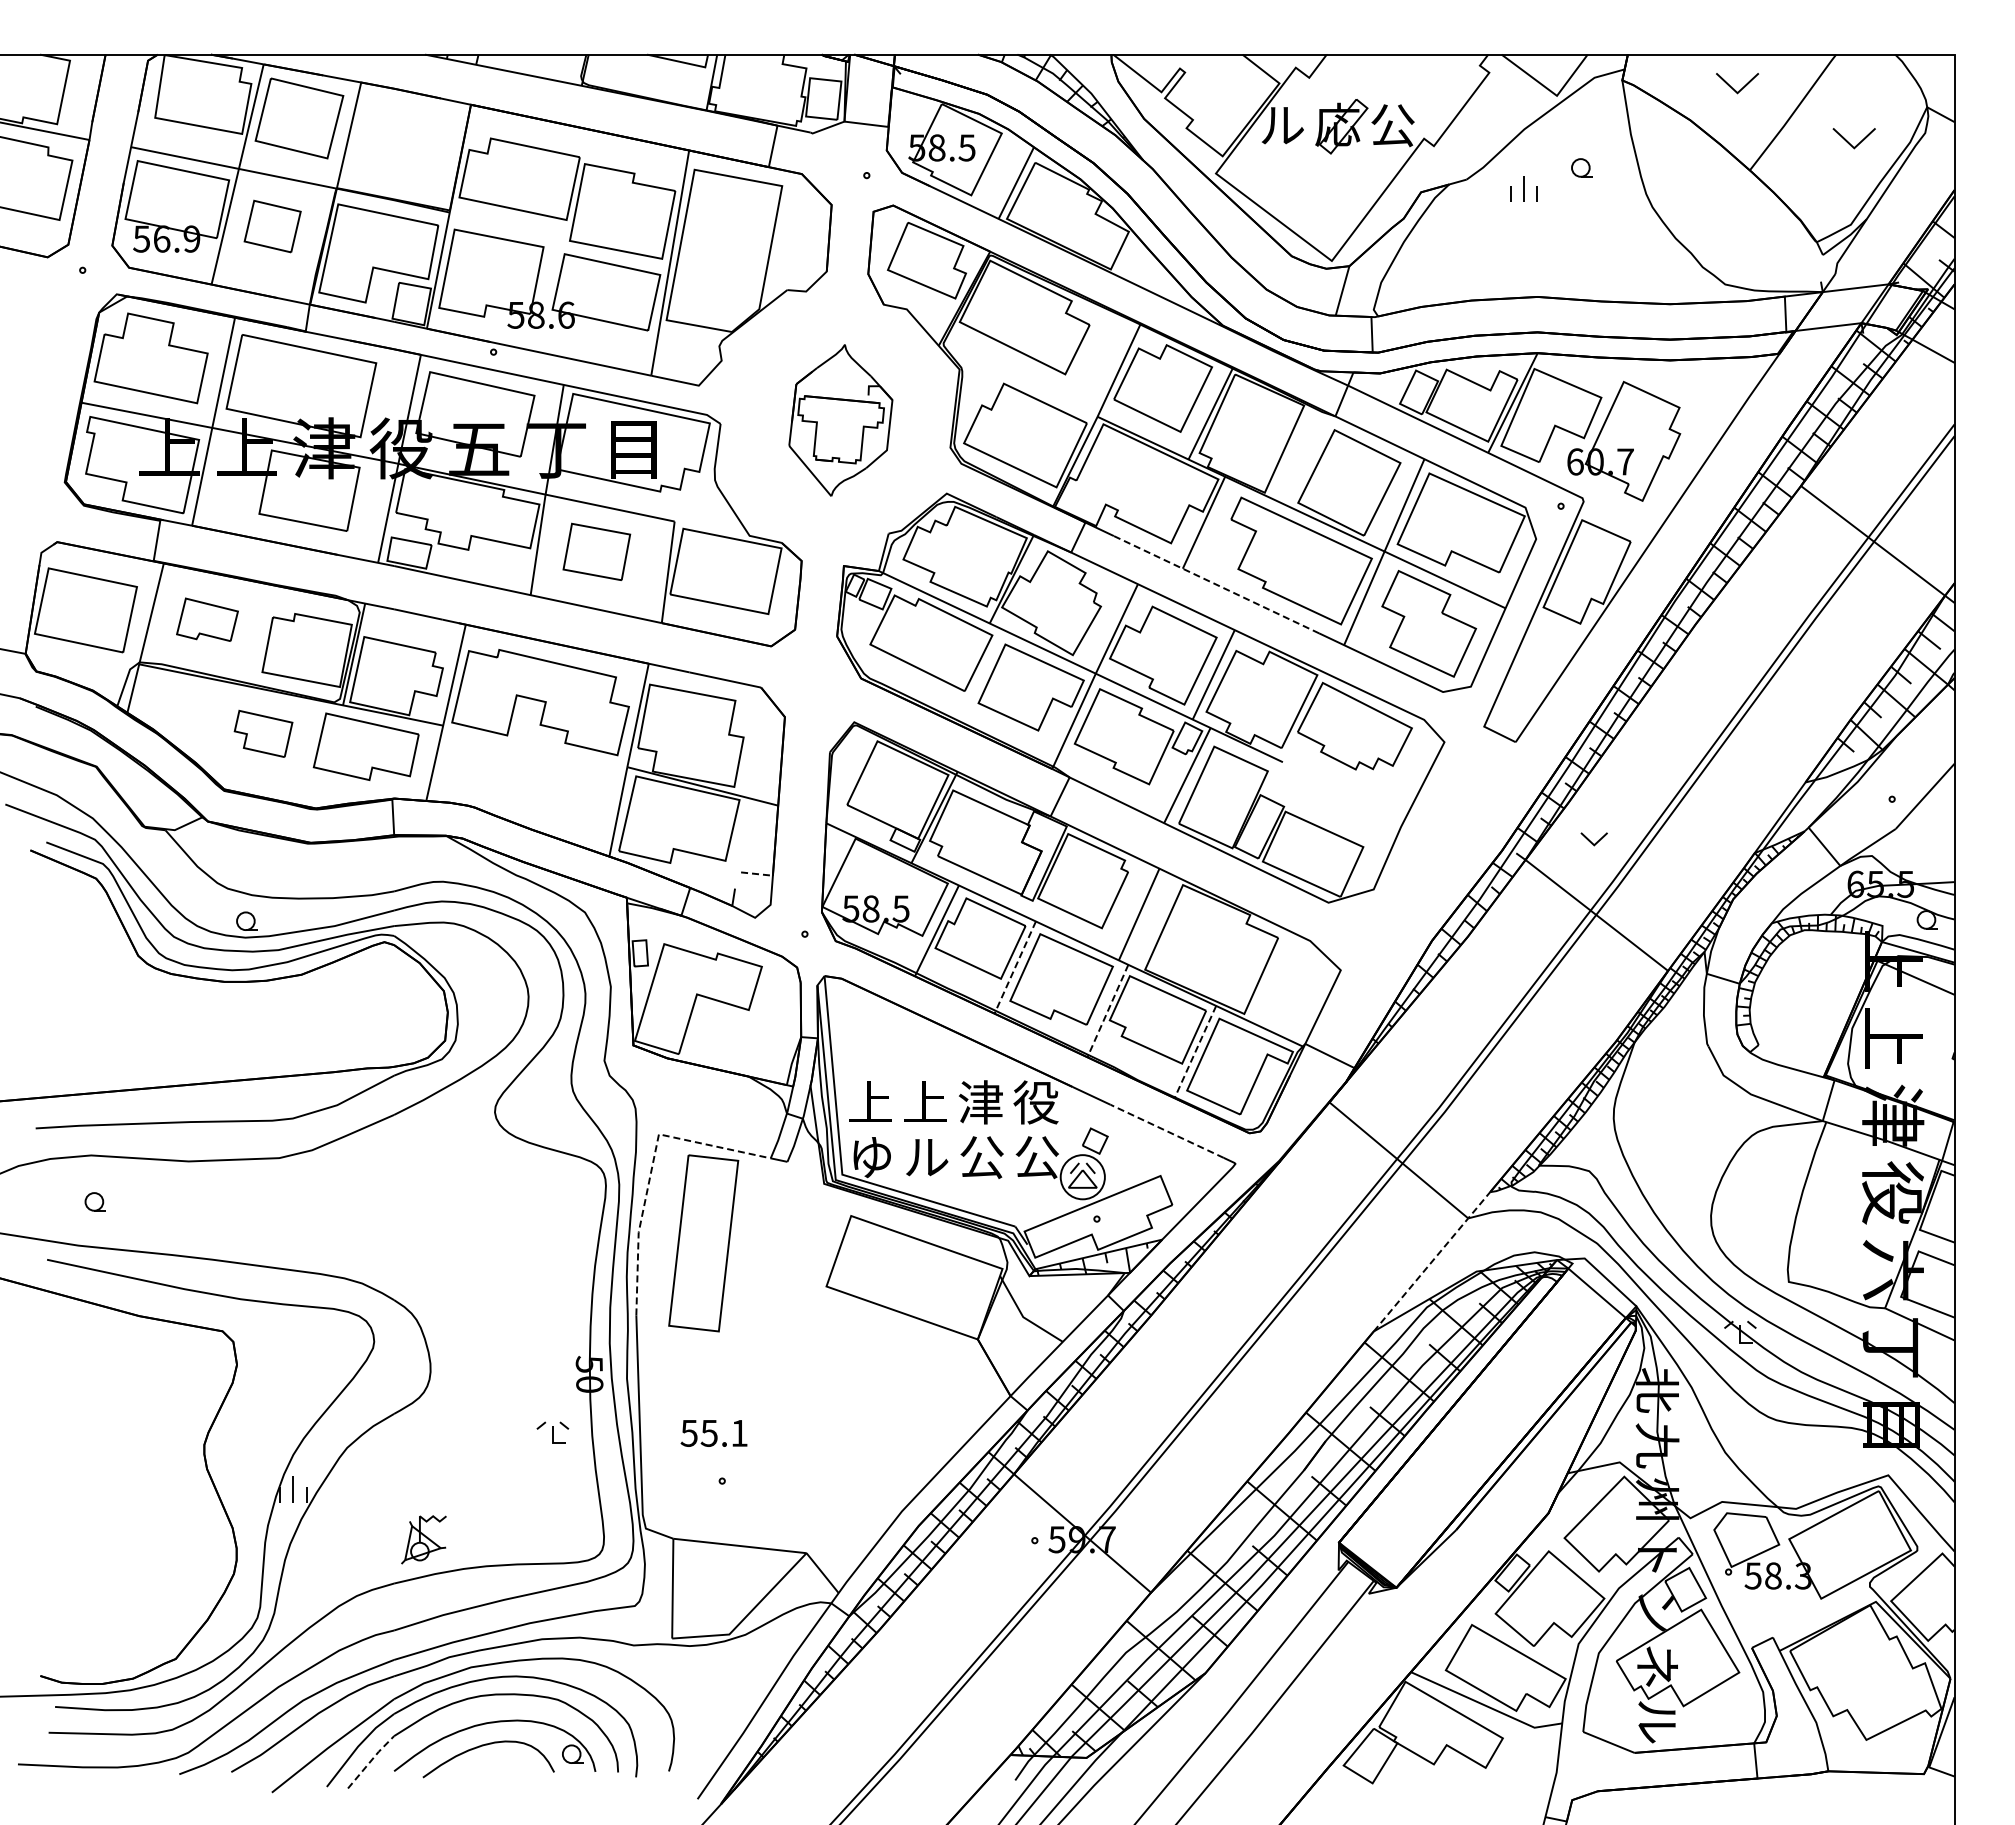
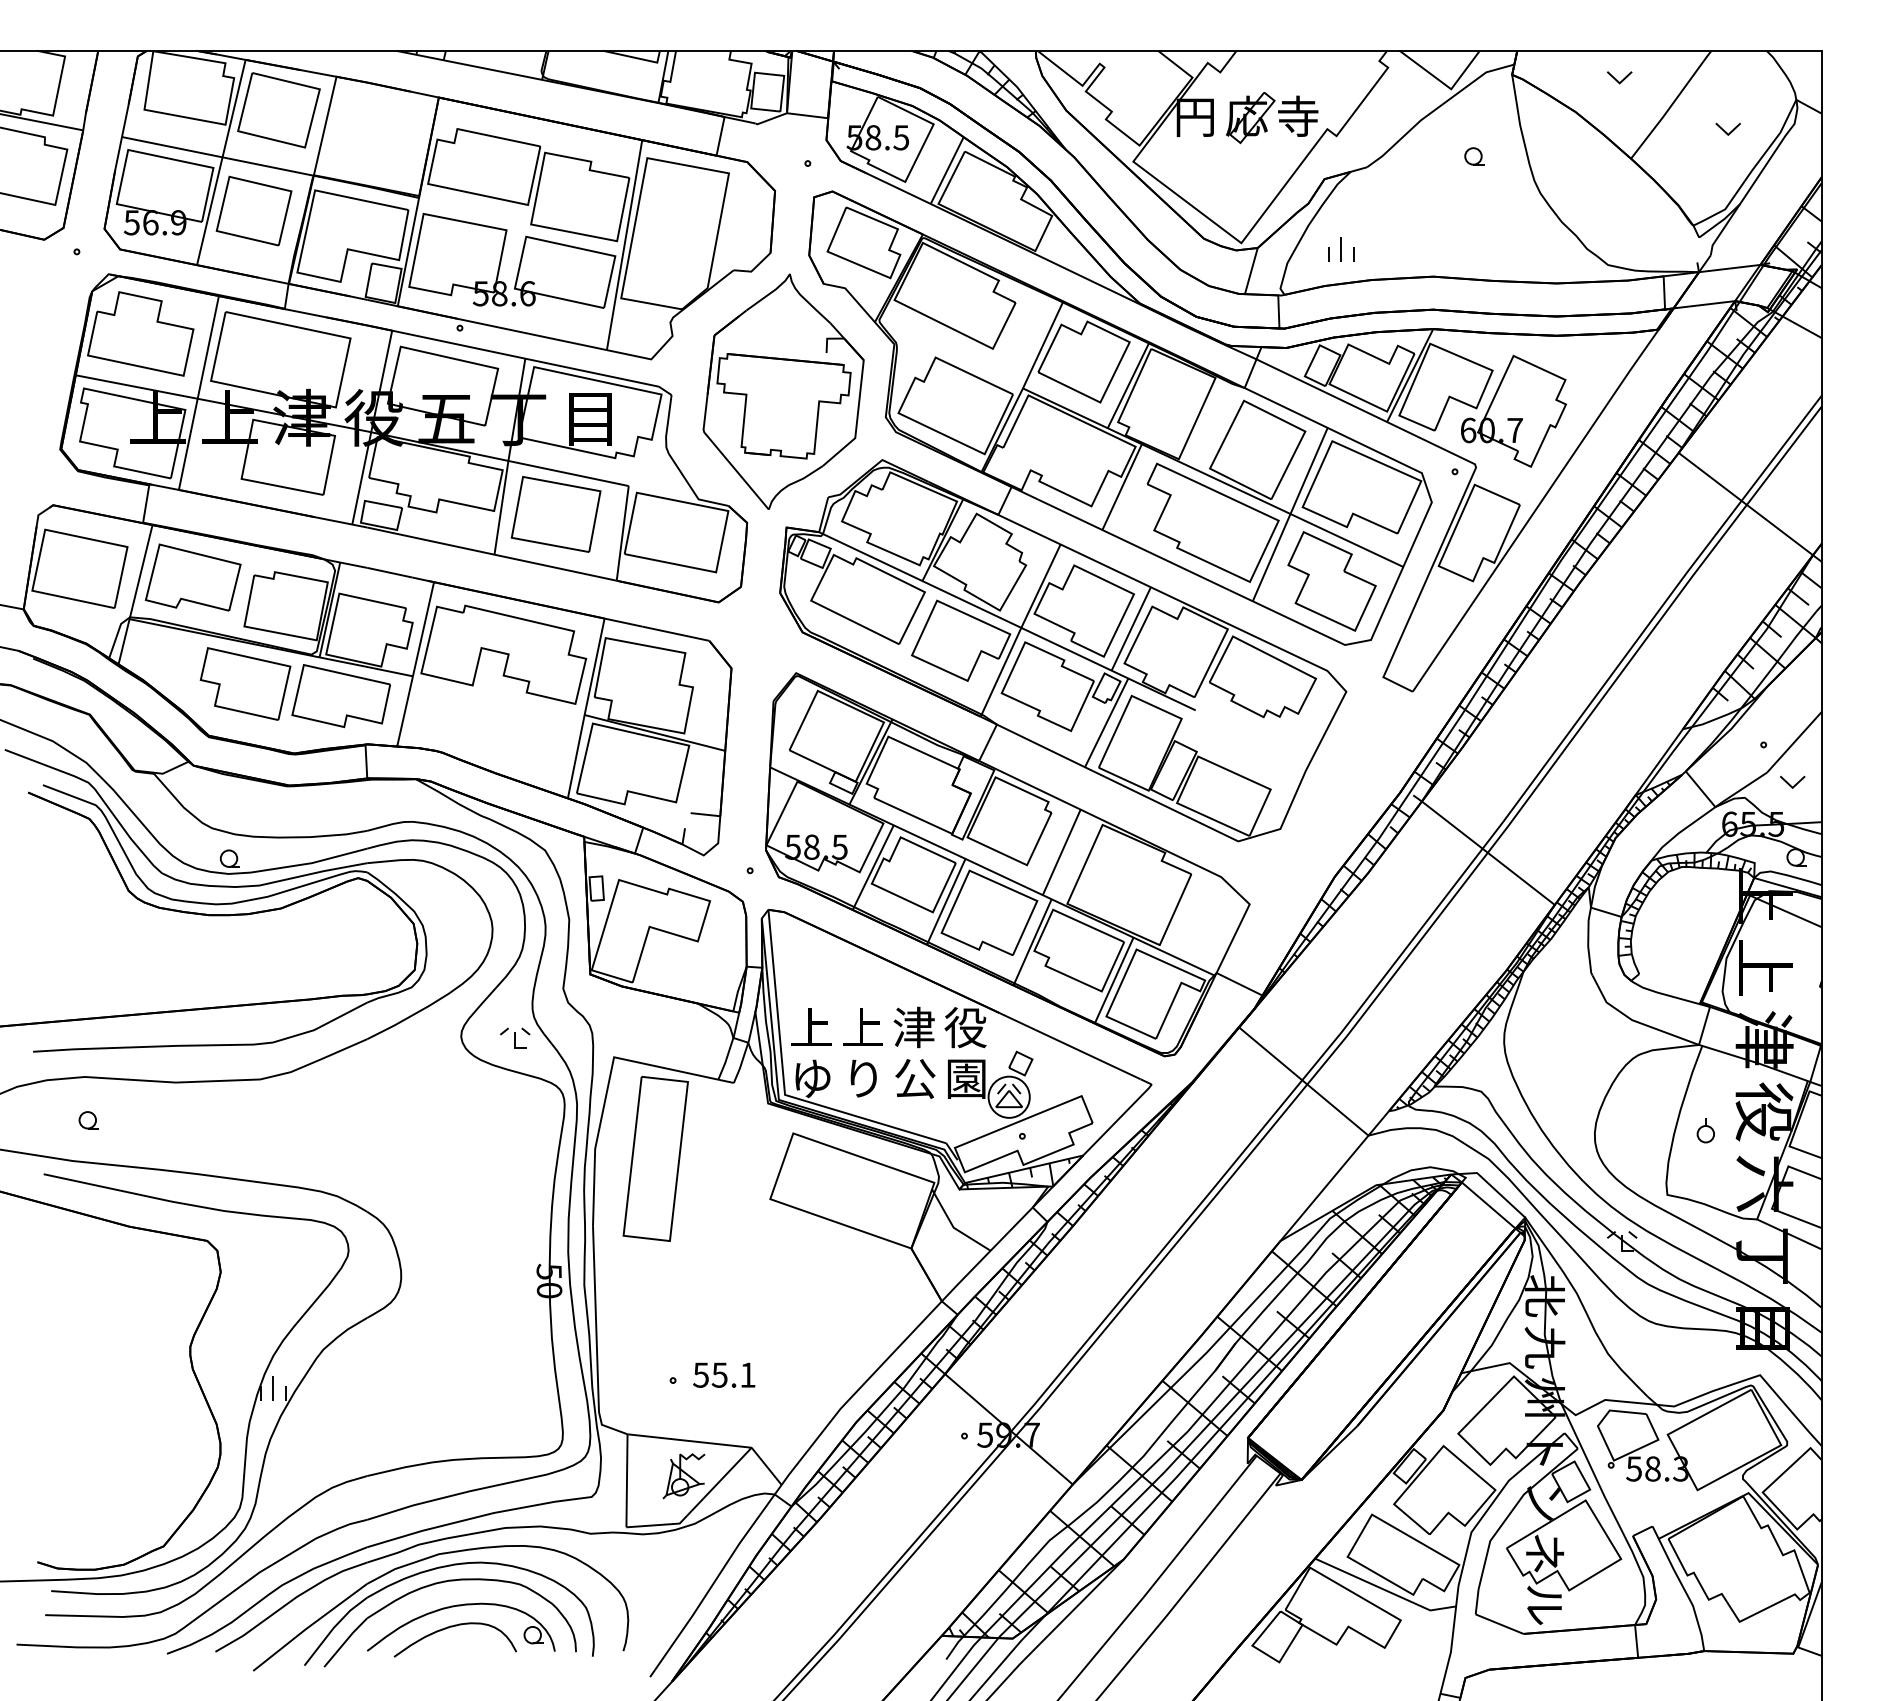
part: (1737, 83) -> (1619, 77), size x0.62
text: (1392, 124) -> (1297, 115), 公 -> 寺
text: (1282, 126) -> (1195, 117), ル -> 円
part: (1853, 138) -> (1727, 128), size x0.62
part: (1523, 188) -> (1340, 249), moved
part: (272, 226) -> (253, 211), size x1.43
part: (840, 420) -> (783, 391), size x1.67
part: (596, 551) -> (555, 513), size x1.43
line: (1215, 584) -> (1132, 544), dashed -> solid
part: (207, 619) -> (193, 577), size x1.67
part: (263, 733) -> (245, 683), size x1.67
part: (1593, 839) -> (1791, 782), moved
line: (756, 874) -> (705, 815), dashed -> solid
line: (1014, 968) -> (945, 902), dashed -> solid
line: (1107, 1012) -> (1032, 943), dashed -> solid
line: (1194, 1053) -> (1113, 981), dashed -> solid
line: (1166, 1131) -> (1087, 1054), dashed -> solid
text: (927, 1157) -> (864, 1078), ル -> り
text: (1036, 1157) -> (966, 1078), 公 -> 園
line: (652, 1167) -> (608, 1088), dashed -> solid
part: (1829, 1212) -> (1705, 1130), added
line: (1432, 1261) -> (1335, 1175), dashed -> solid
part: (552, 1432) -> (514, 1037), moved
text: (713, 1433) -> (723, 1375), moved
part: (423, 1539) -> (683, 1476), moved
line: (371, 1760) -> (346, 1641), dashed -> solid

